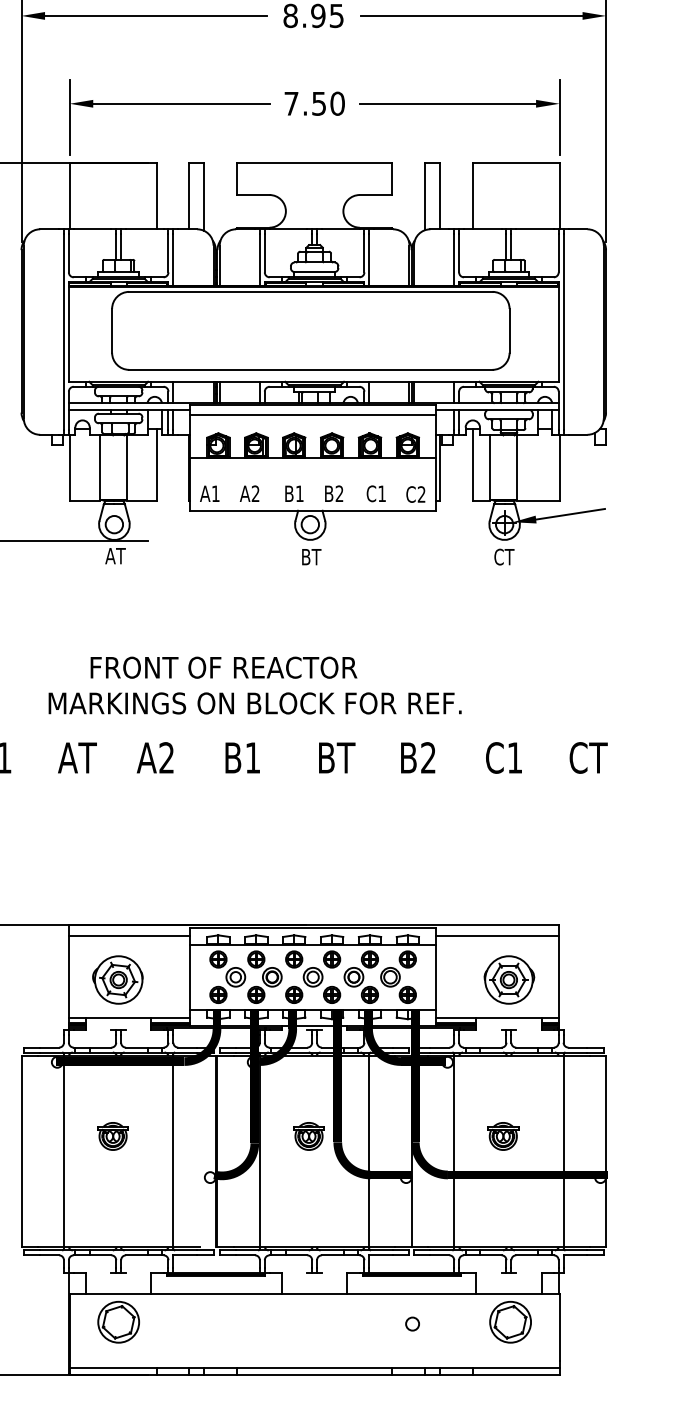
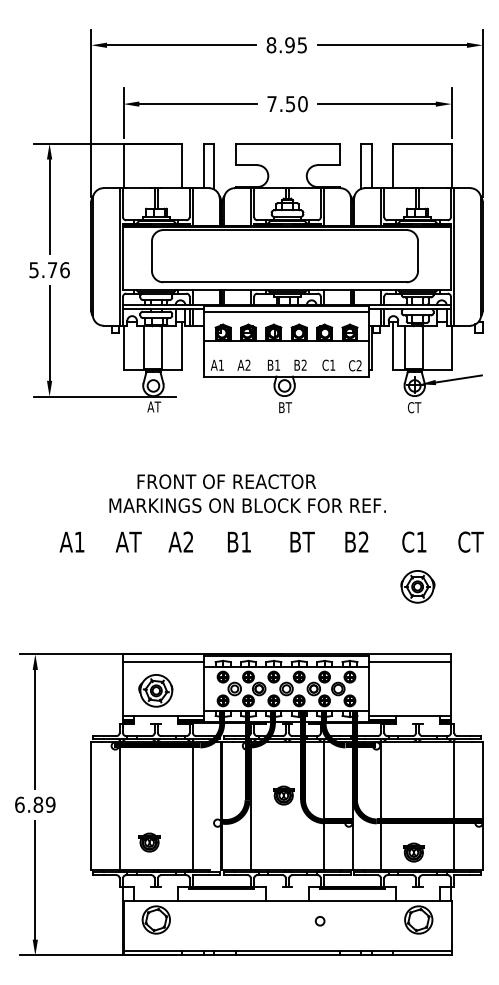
part: (508, 979) -> (417, 586), moved
part: (112, 1136) -> (149, 842), moved
part: (502, 1136) -> (413, 852), moved
circle: (411, 1324) -> (319, 921), moved

